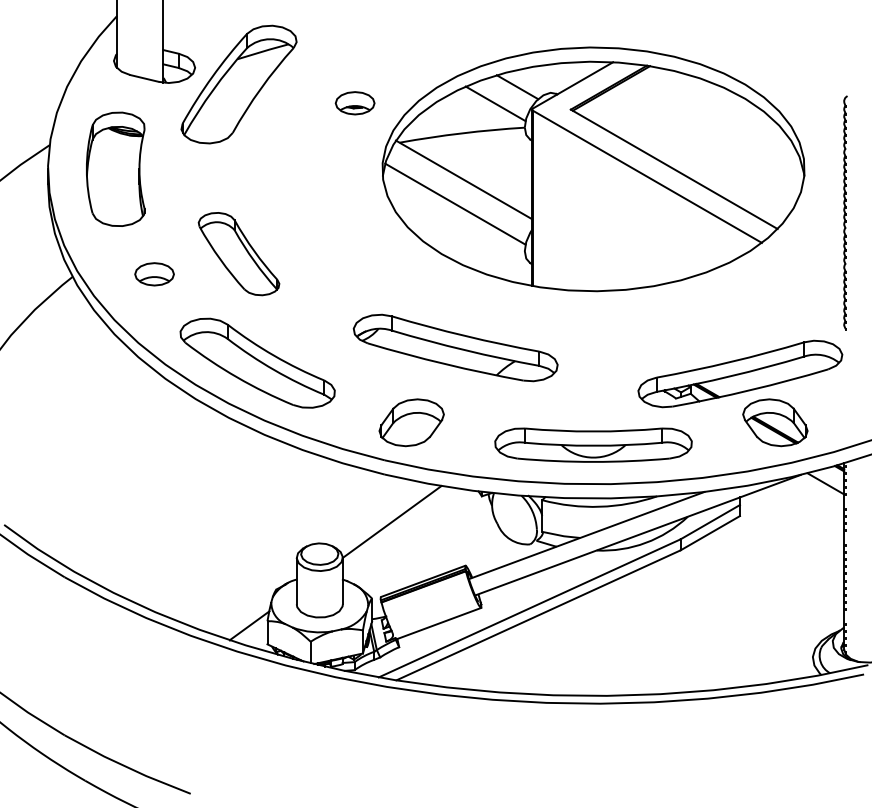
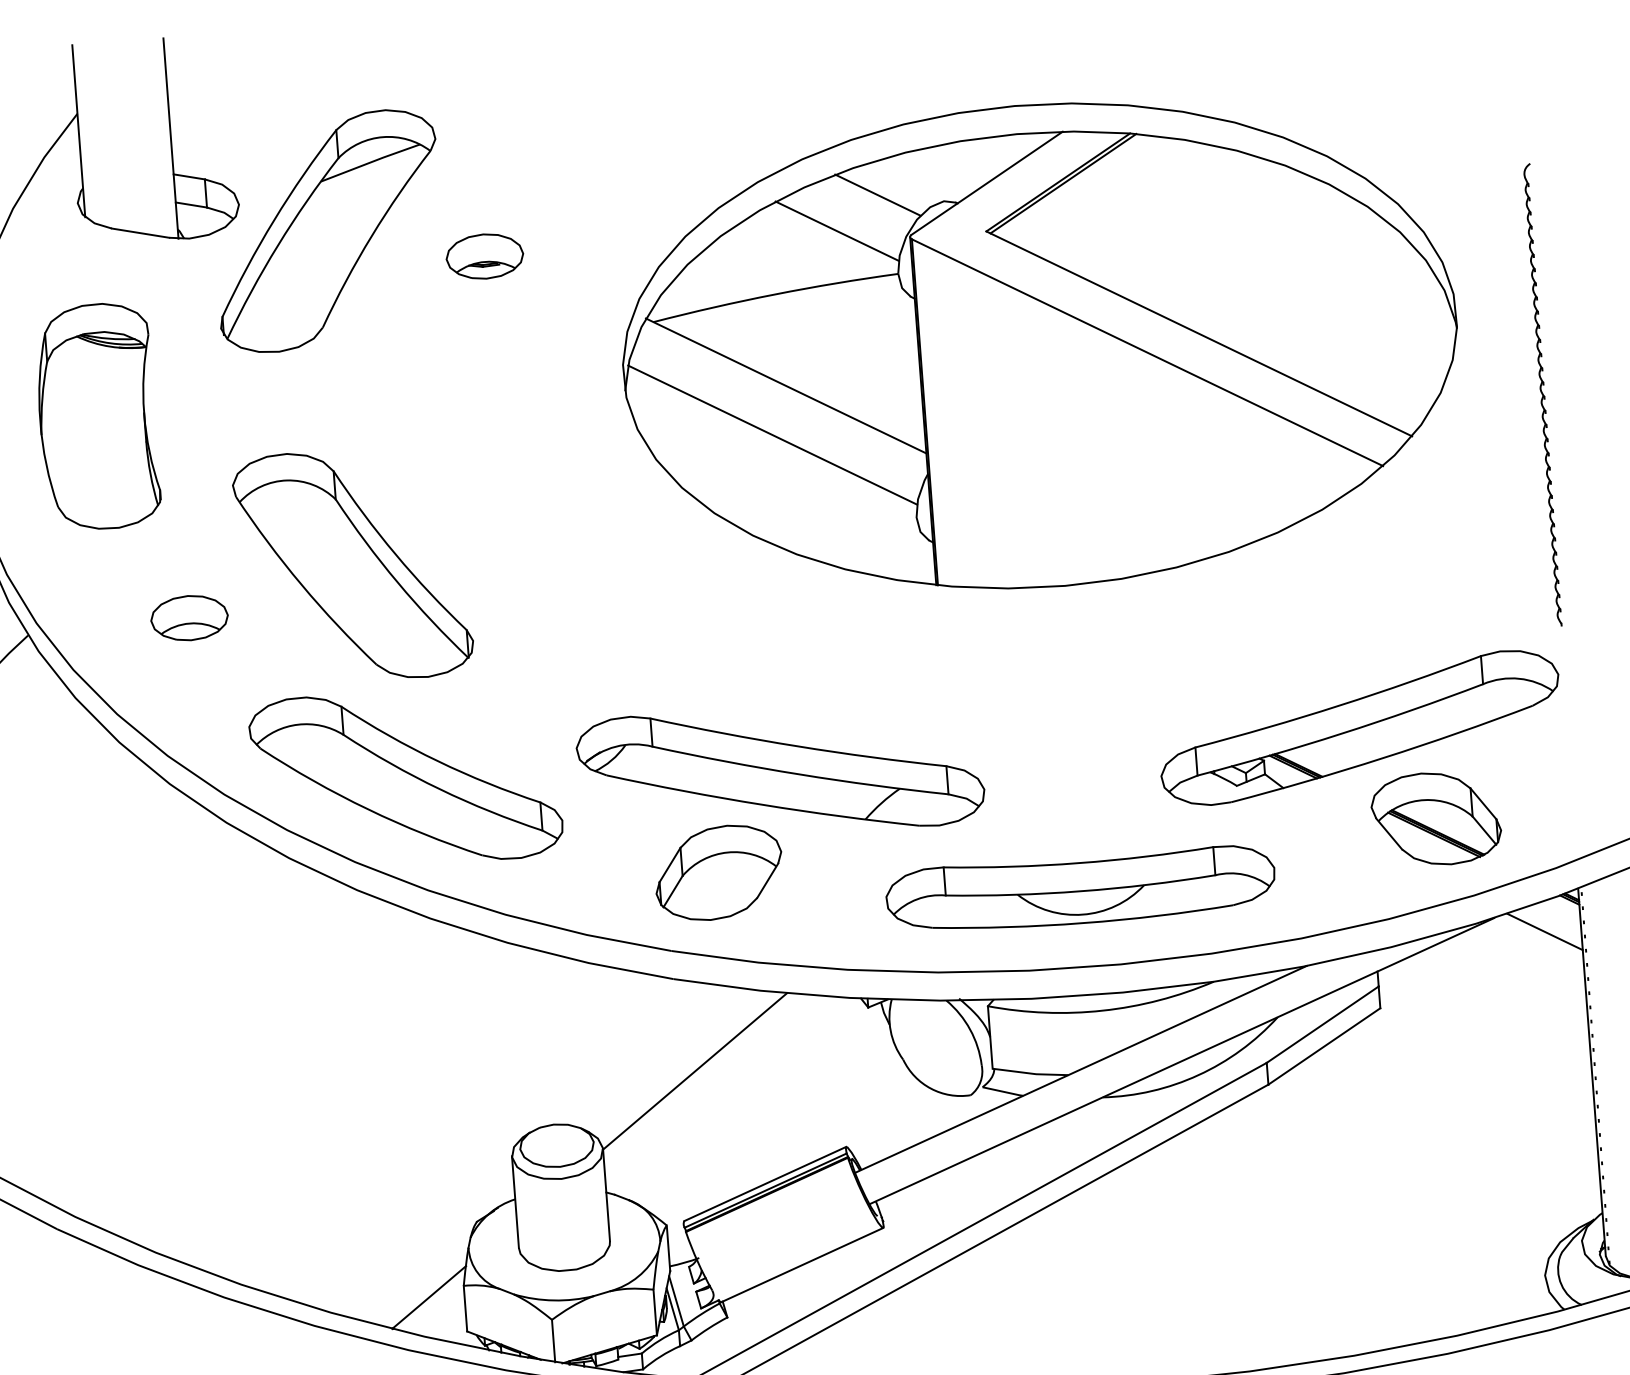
part: (354, 103) -> (483, 257), moved
part: (238, 253) -> (352, 564), size x1.43
part: (455, 347) -> (780, 770), moved

